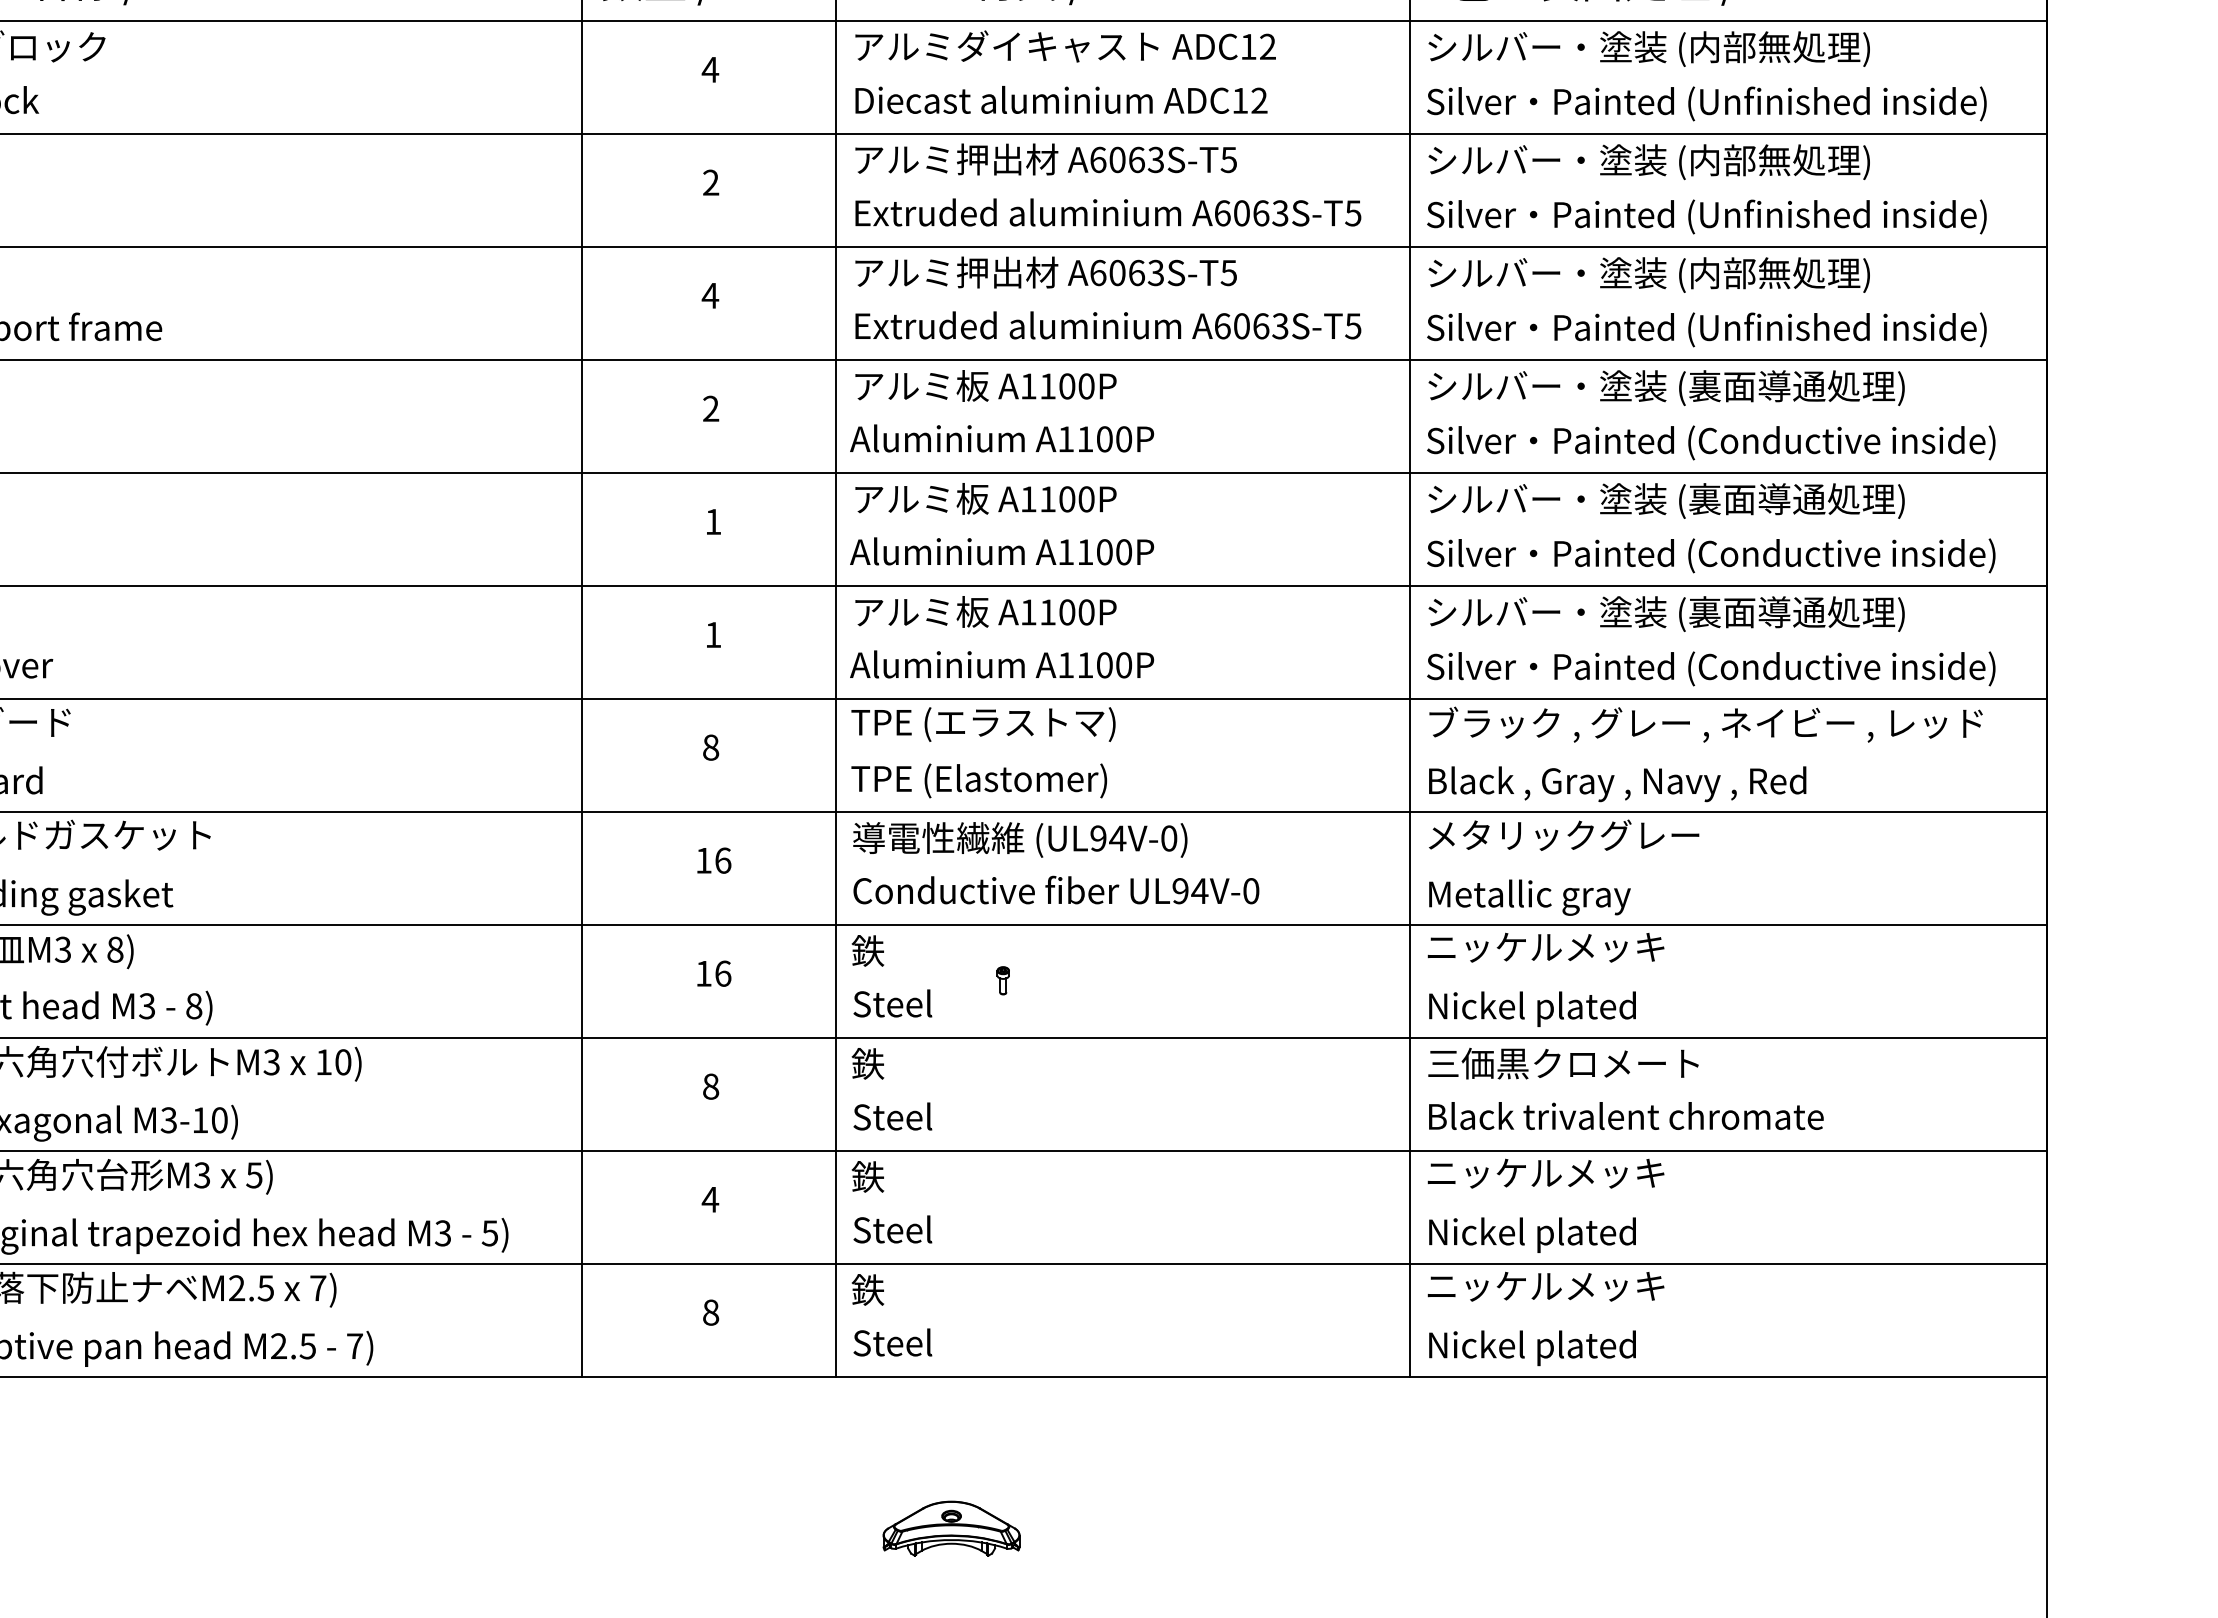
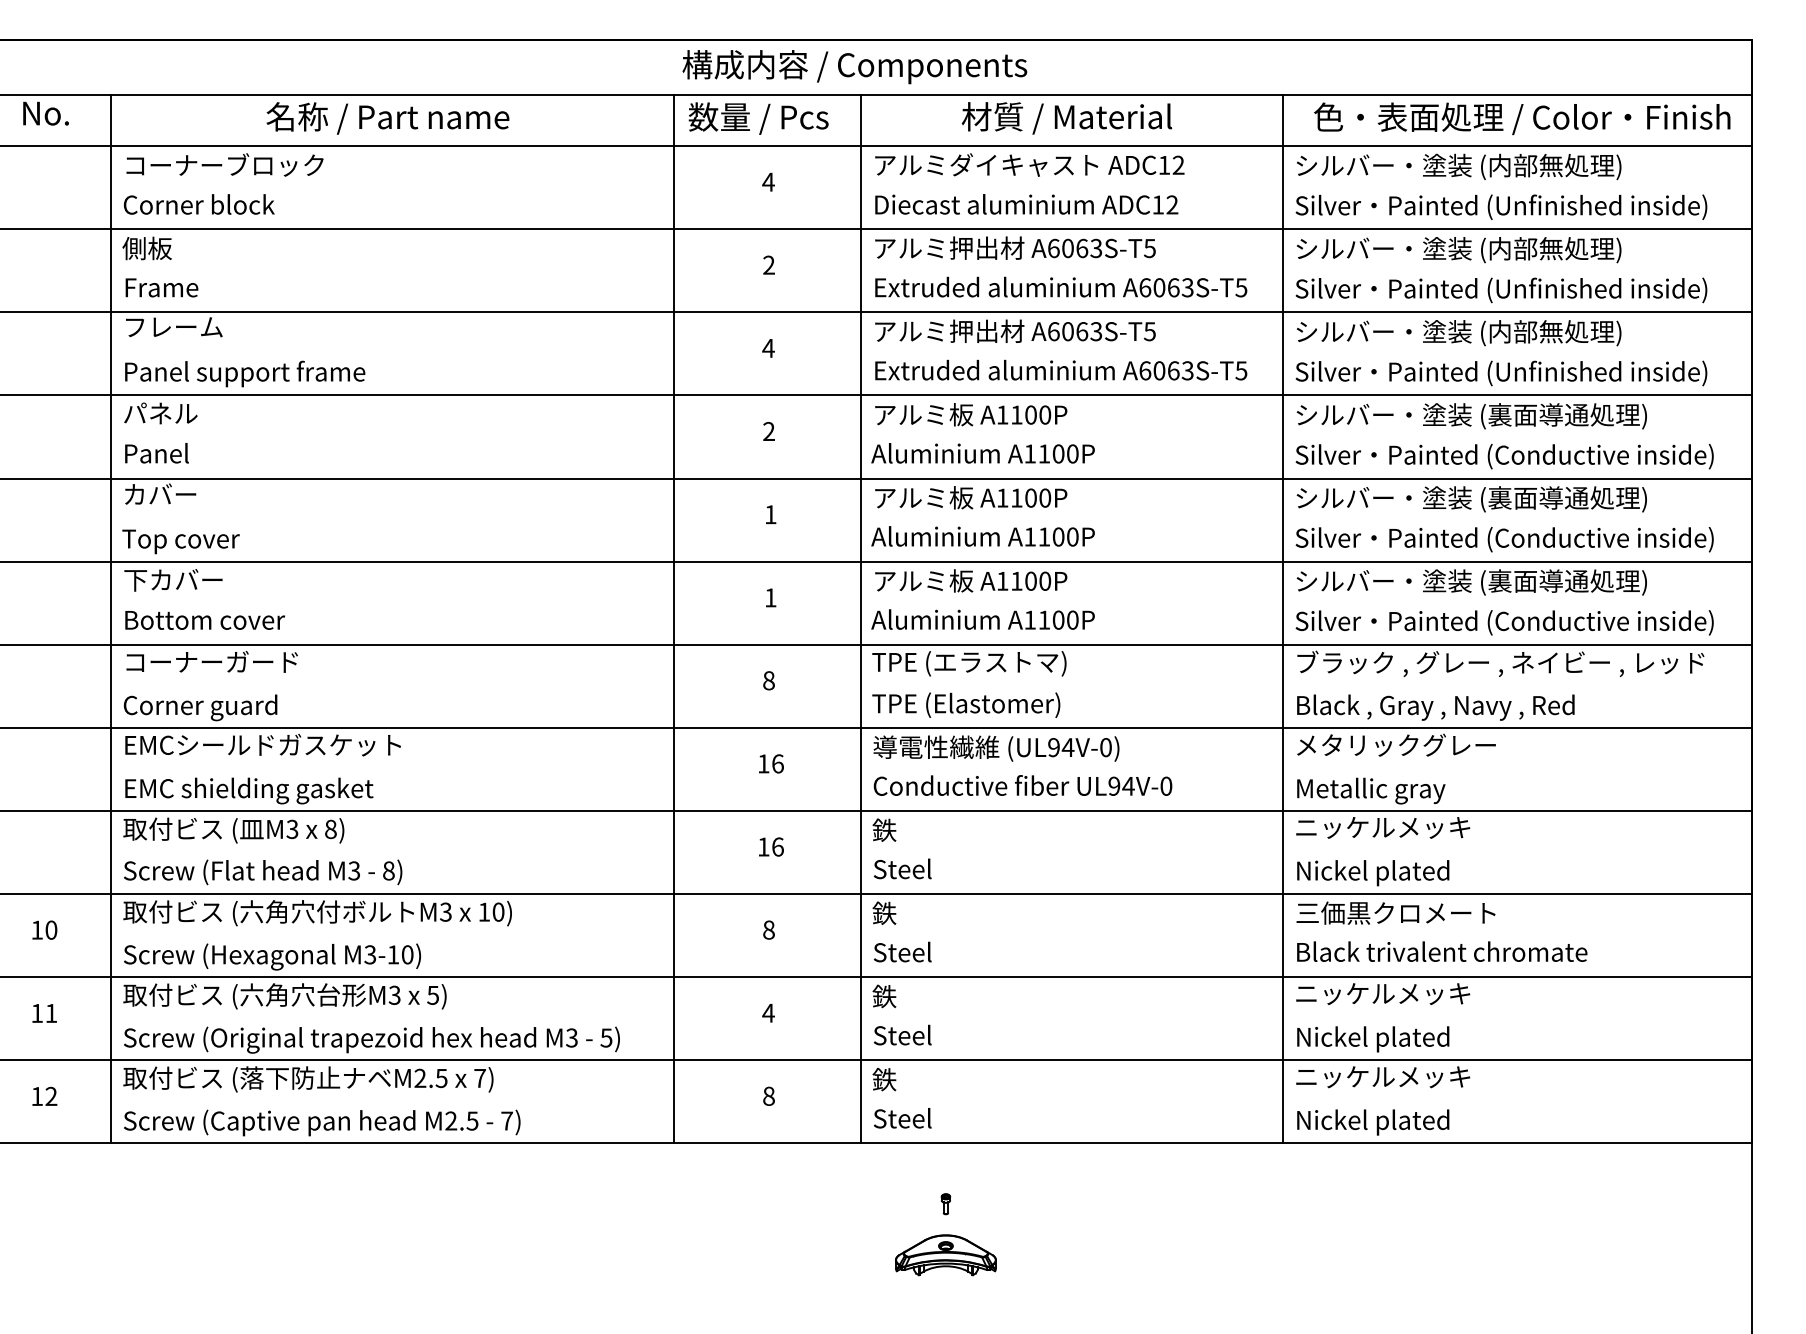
part: (1002, 981) -> (945, 1204), moved

